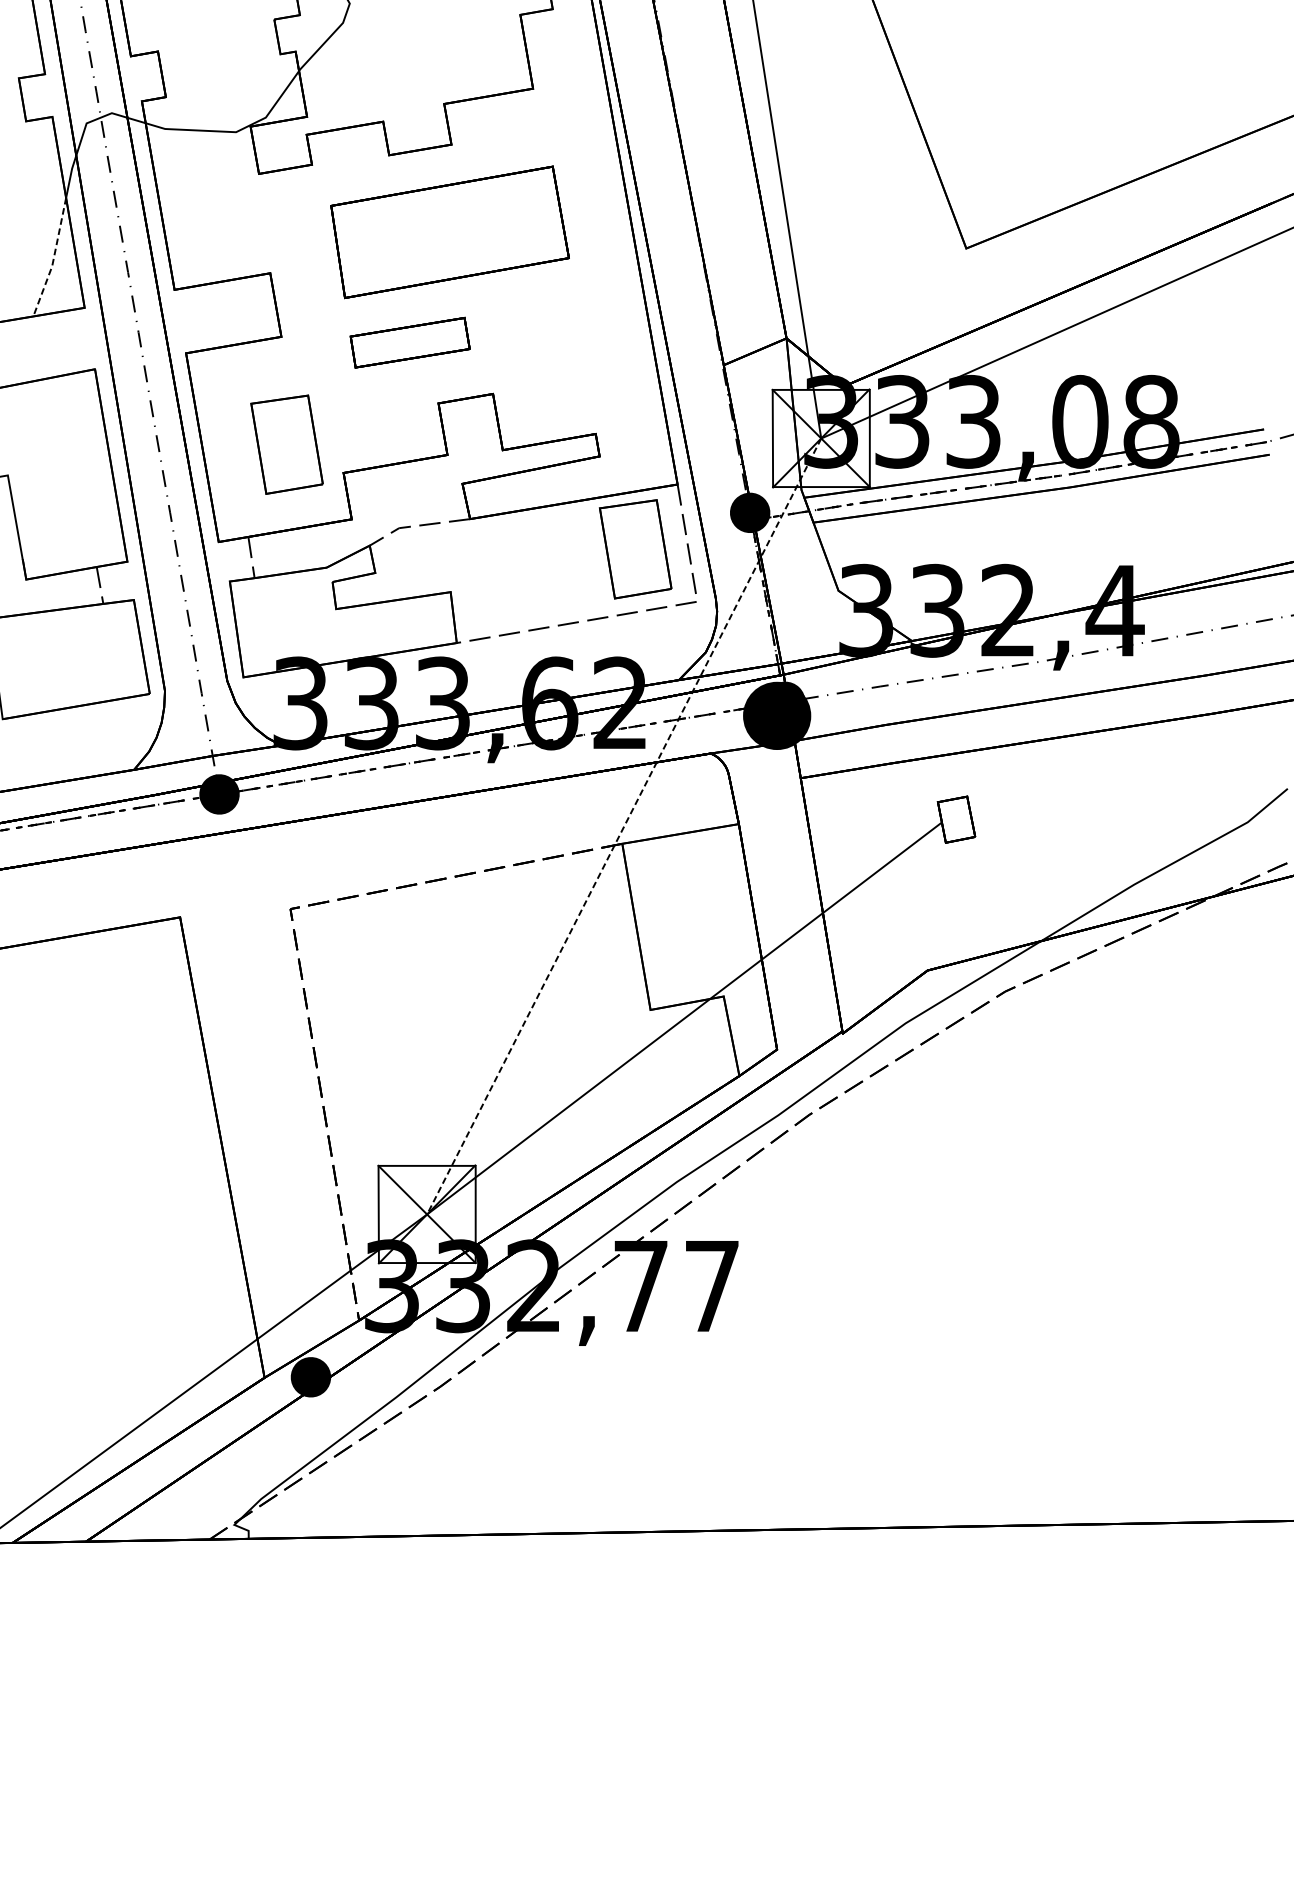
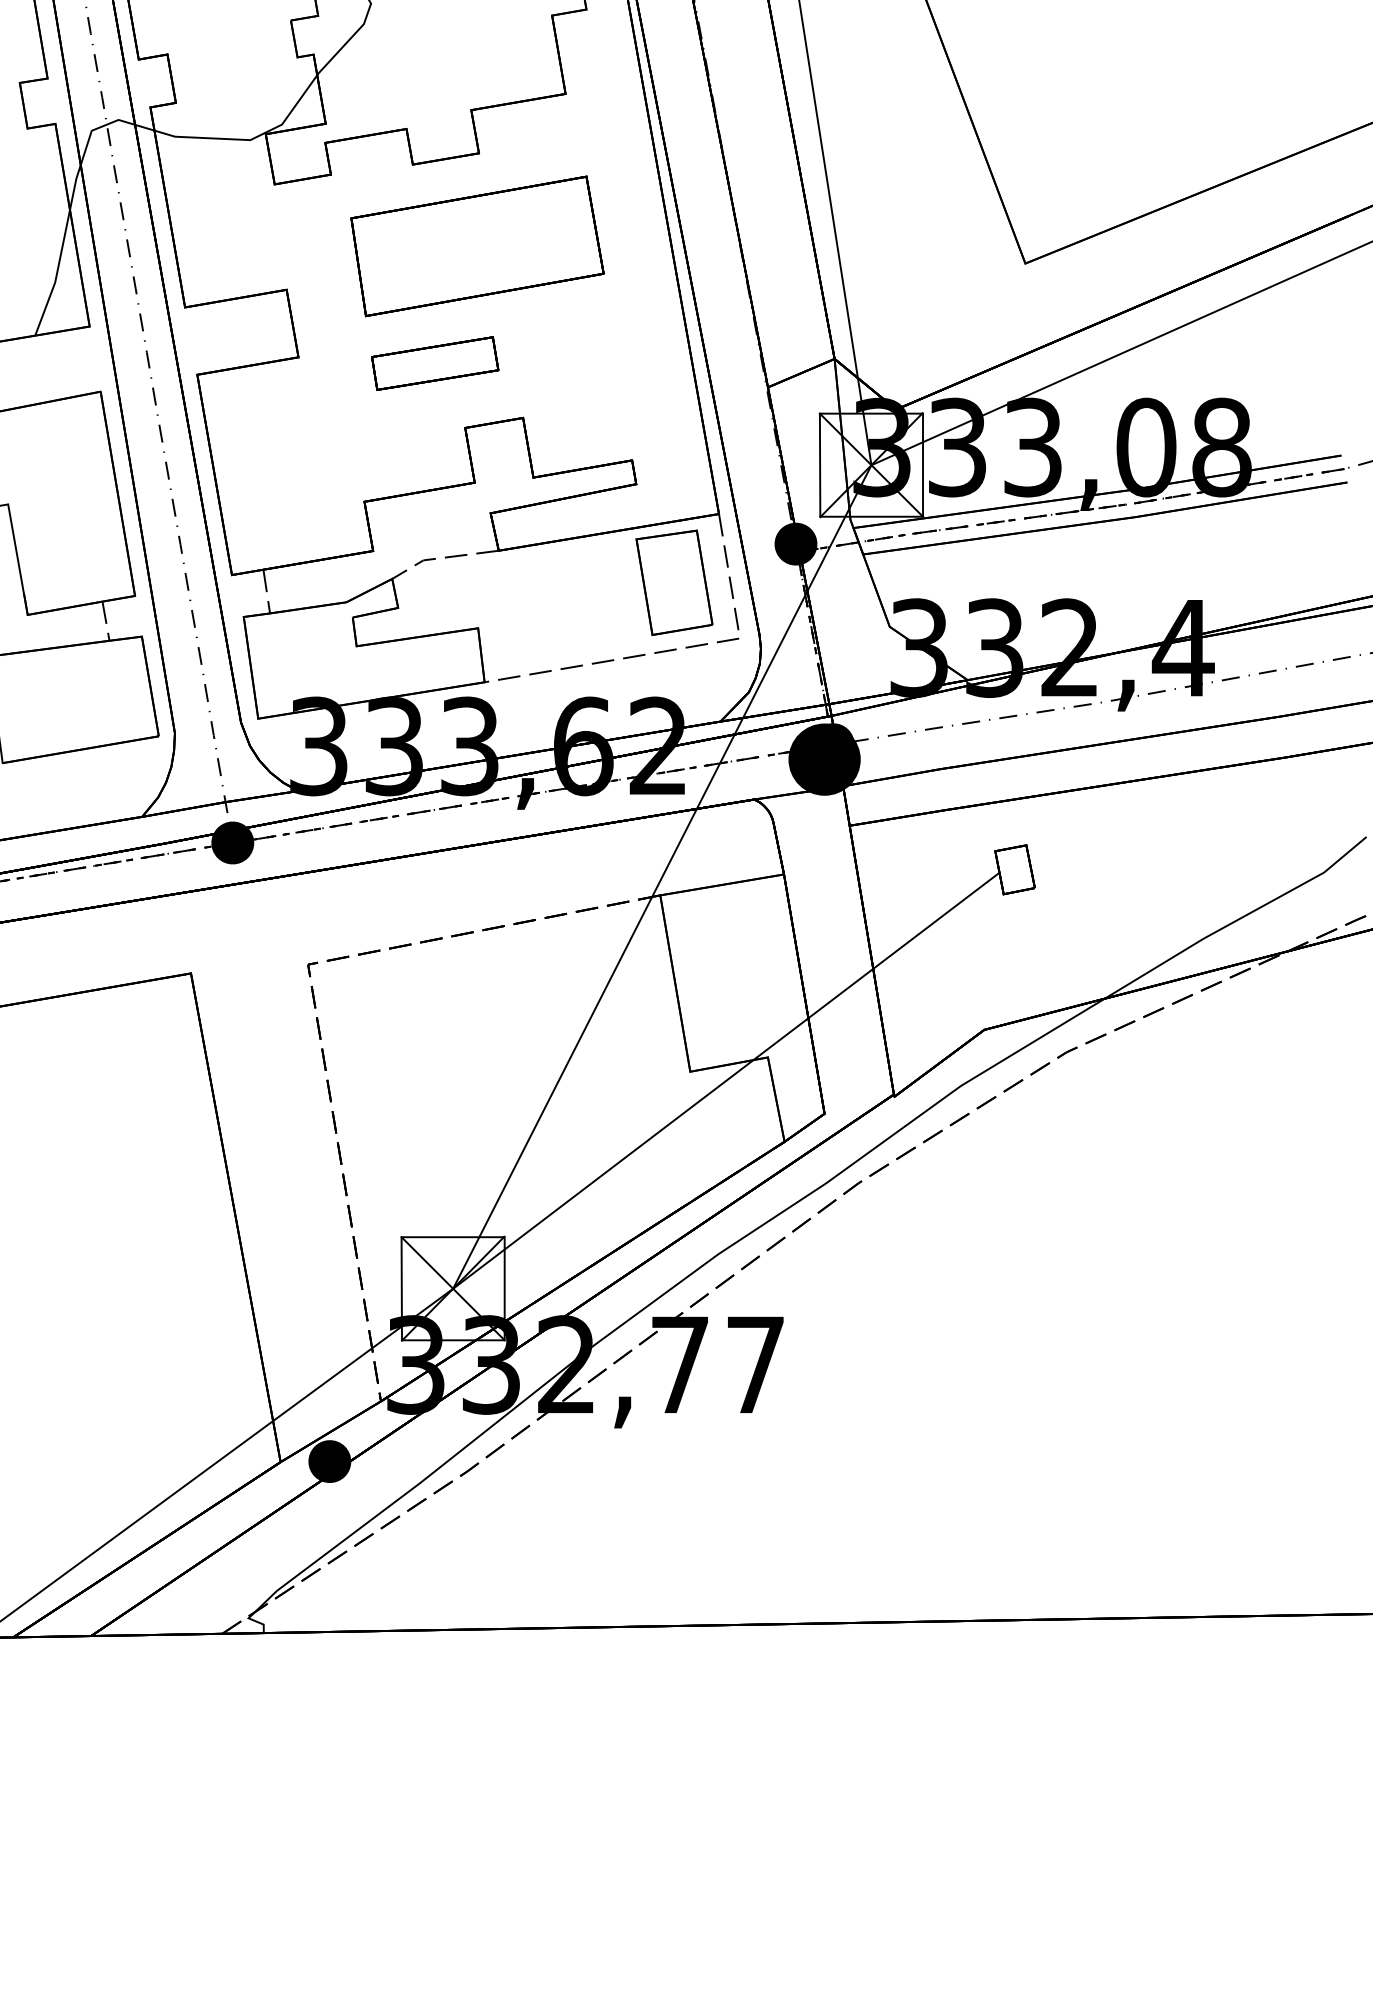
line: (53, 258) -> (56, 274), dashed -> solid
part: (287, 444) -> (304, 471), removed
line: (624, 826) -> (662, 877), dashed -> solid

